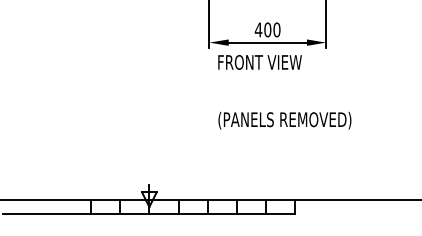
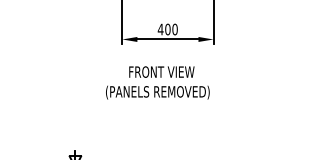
text: (259, 62) -> (161, 72), moved
text: (284, 120) -> (157, 92), moved

